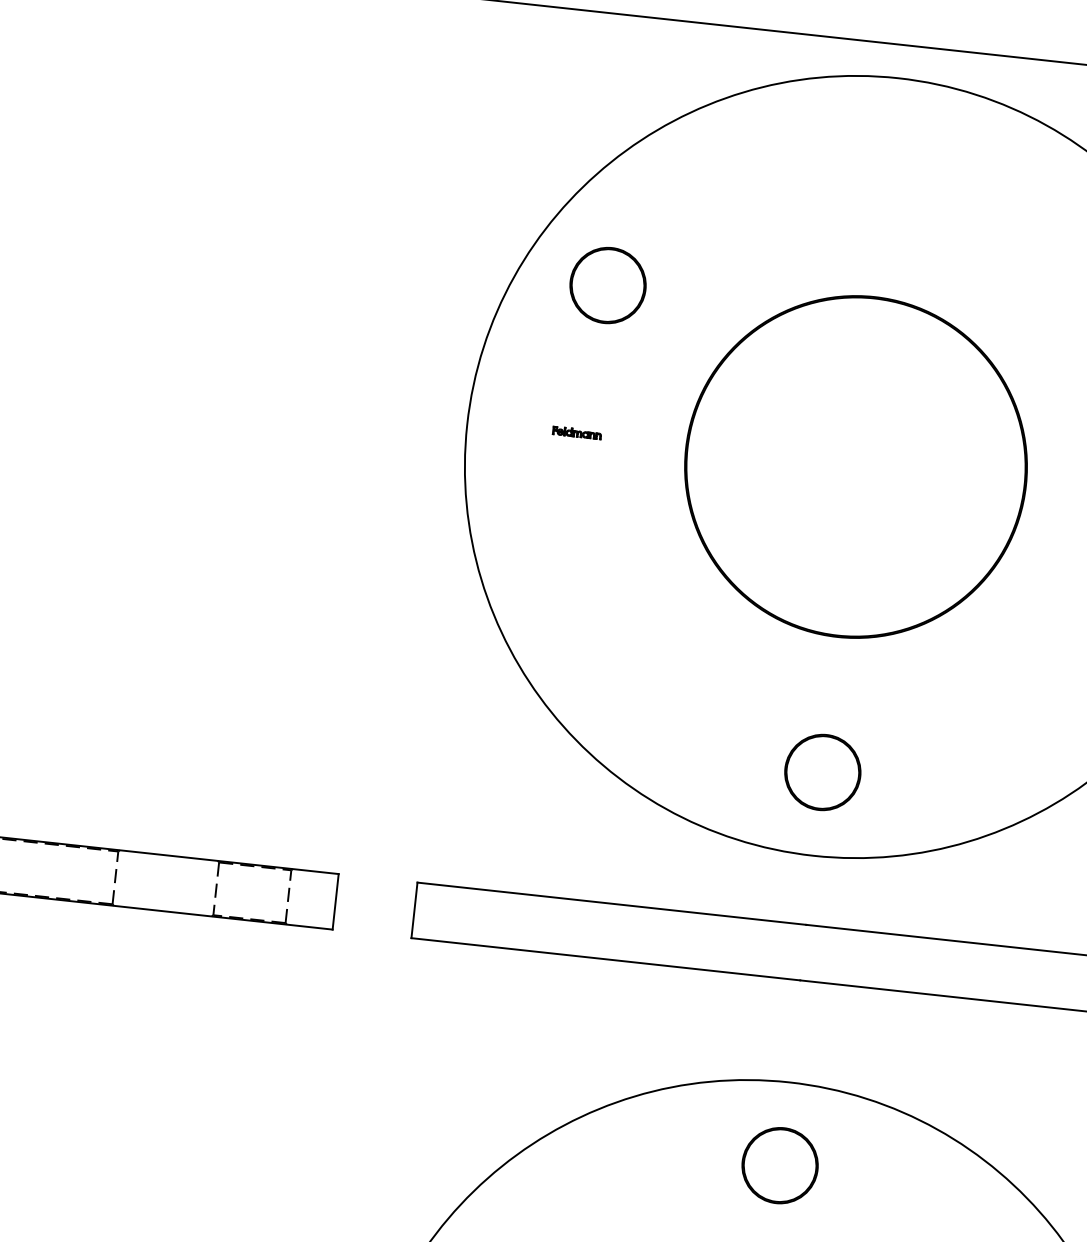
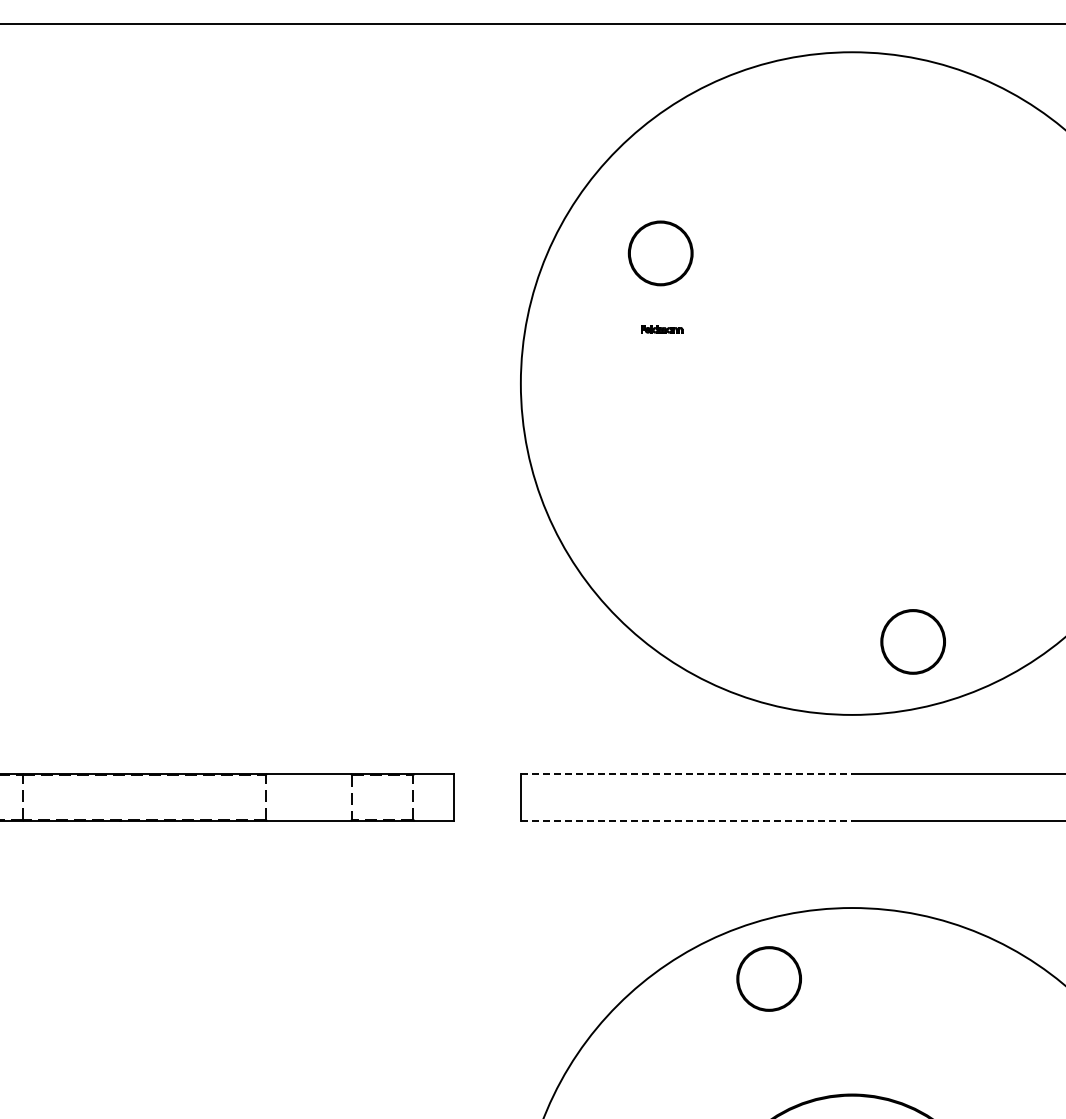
part: (607, 285) -> (660, 253), moved
part: (577, 433) -> (662, 329), moved
part: (855, 466) -> (851, 383), removed
circle: (822, 771) -> (912, 641), moved
line: (611, 903) -> (686, 773), solid -> dashed
line: (605, 959) -> (686, 821), solid -> dashed
circle: (779, 1164) -> (768, 978), moved

